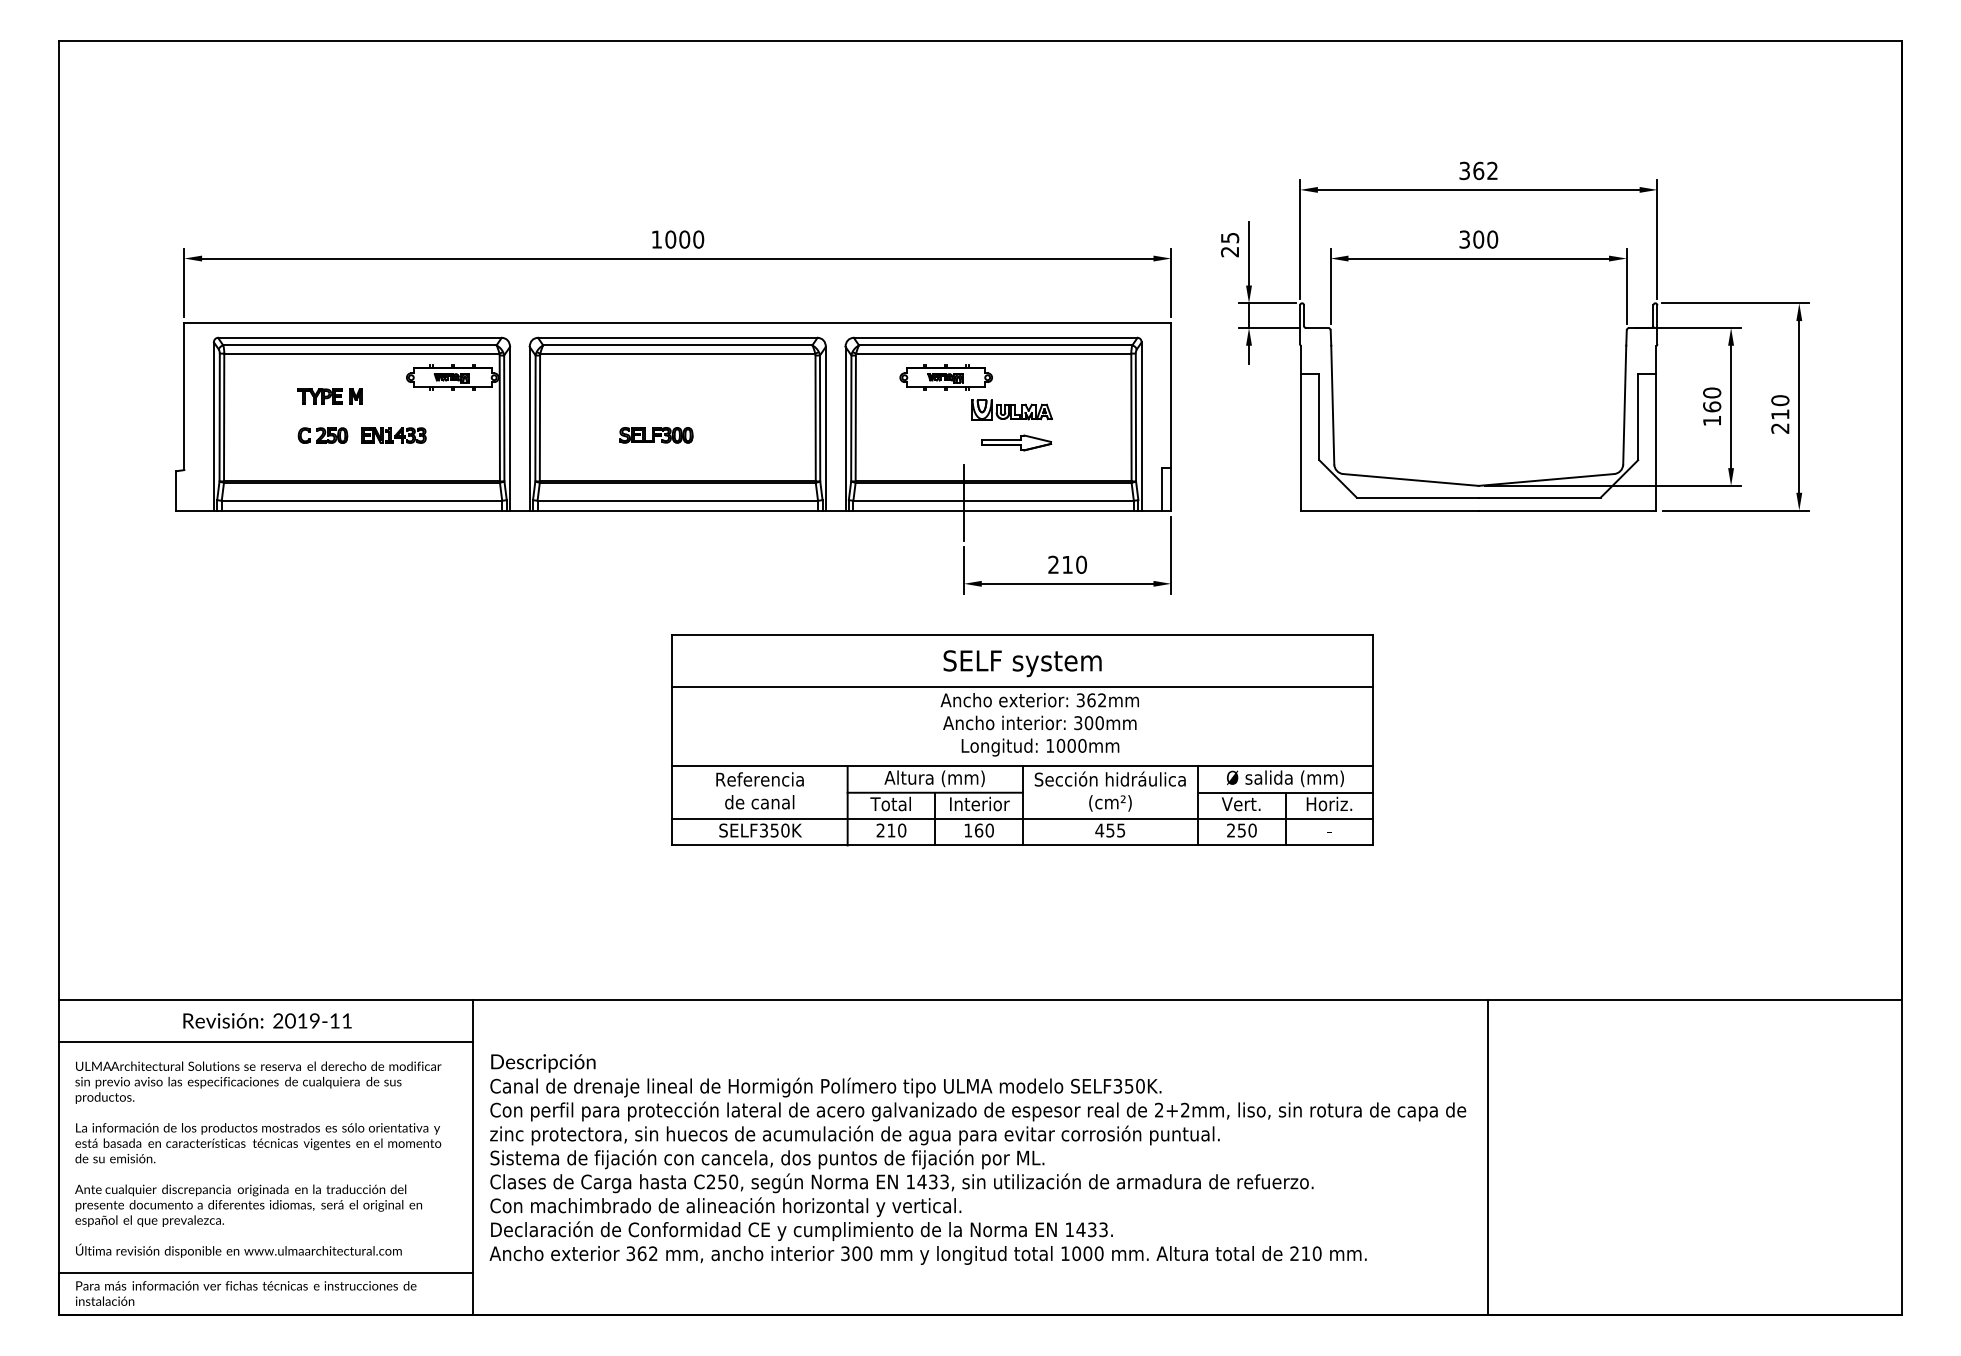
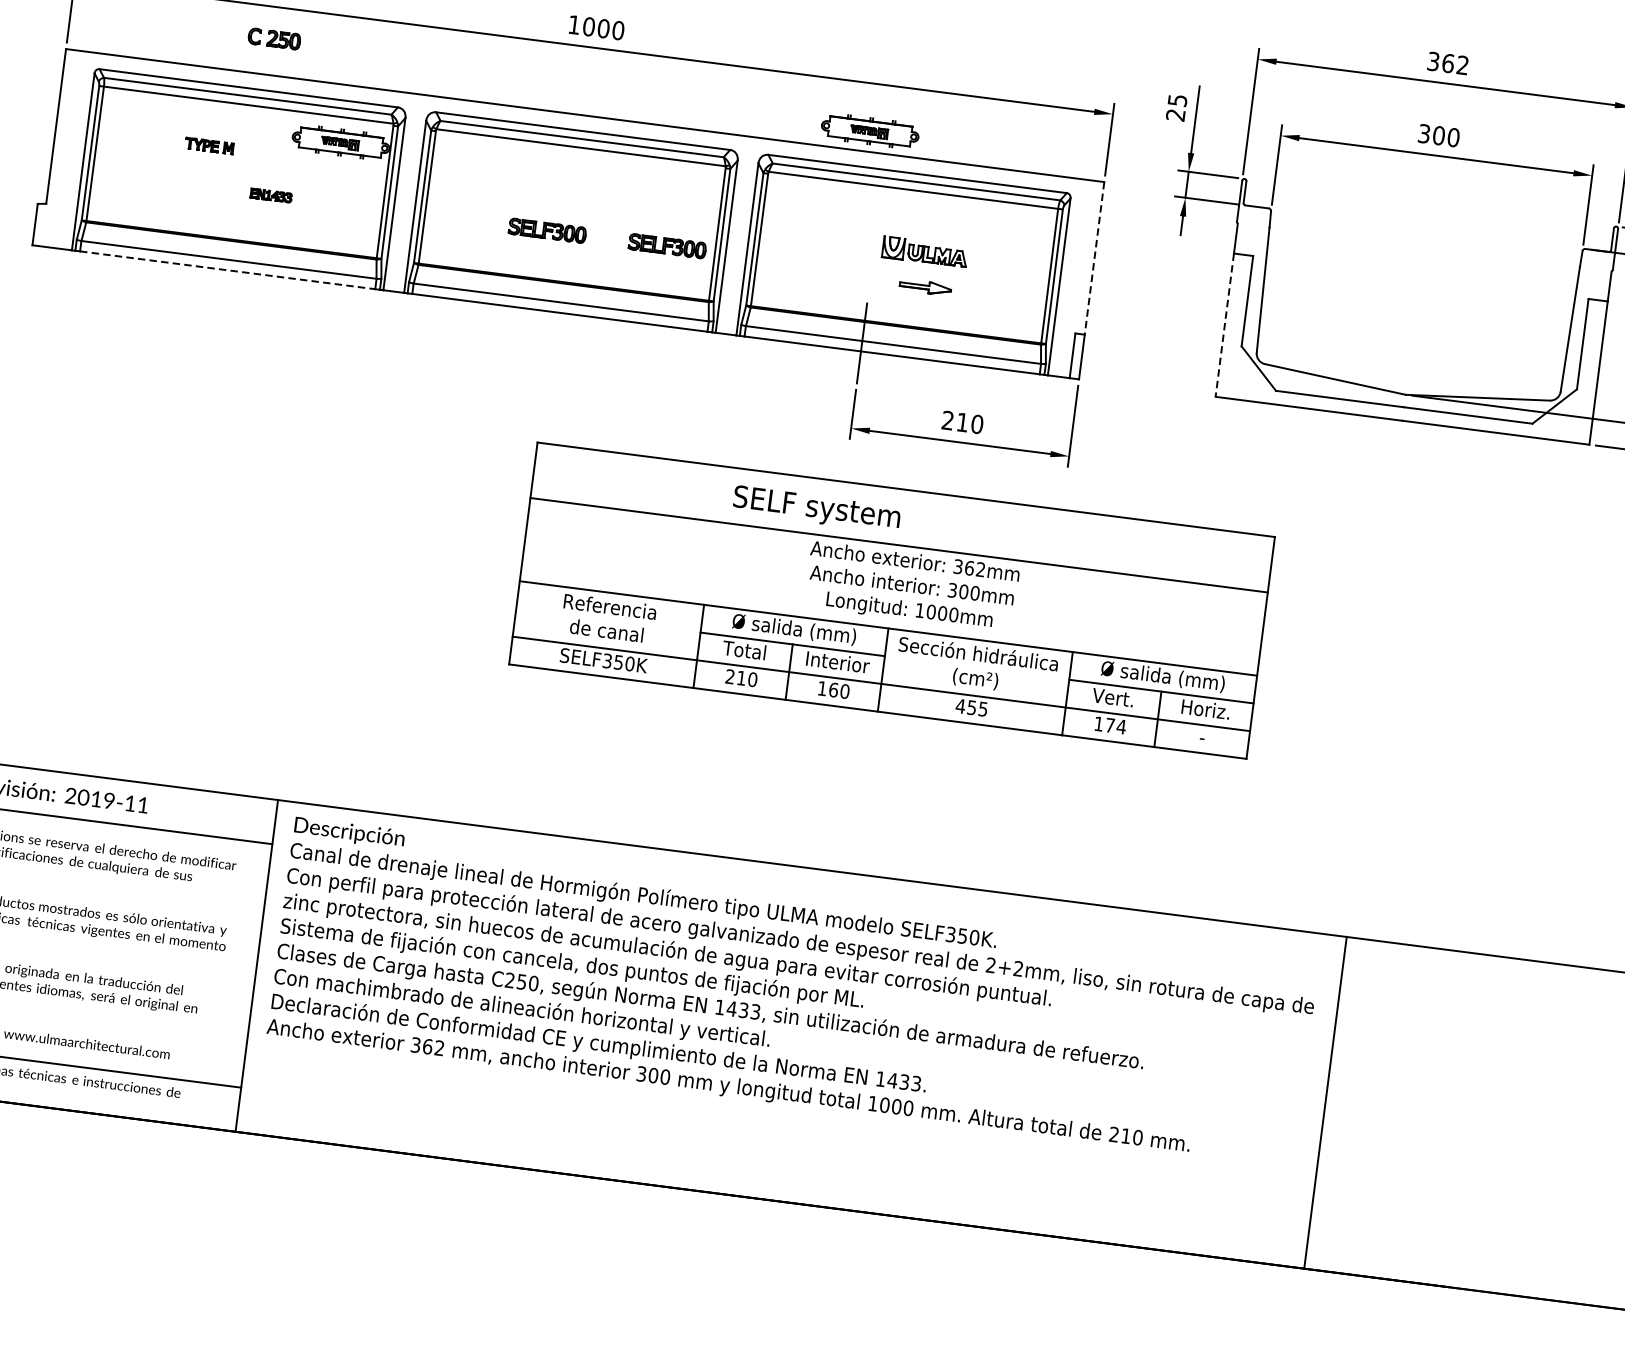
part: (945, 377) -> (869, 131), moved
line: (1171, 395) -> (1094, 258), solid -> dashed
part: (329, 396) -> (208, 145), size x0.7
part: (322, 435) -> (273, 38), moved
part: (393, 435) -> (270, 195), size x0.6
part: (770, 435) -> (667, 246), added
part: (1016, 442) -> (925, 286), size x0.7
line: (1301, 442) -> (1225, 325), solid -> dashed
line: (362, 510) -> (228, 270), solid -> dashed
text: (1022, 663) -> (816, 509), moved
text: (934, 778) -> (793, 629), Altura (mm) -> Ø salida (mm)
text: (1241, 830) -> (1109, 725), 250 -> 174
text: (977, 1159) -> (793, 992), moved

